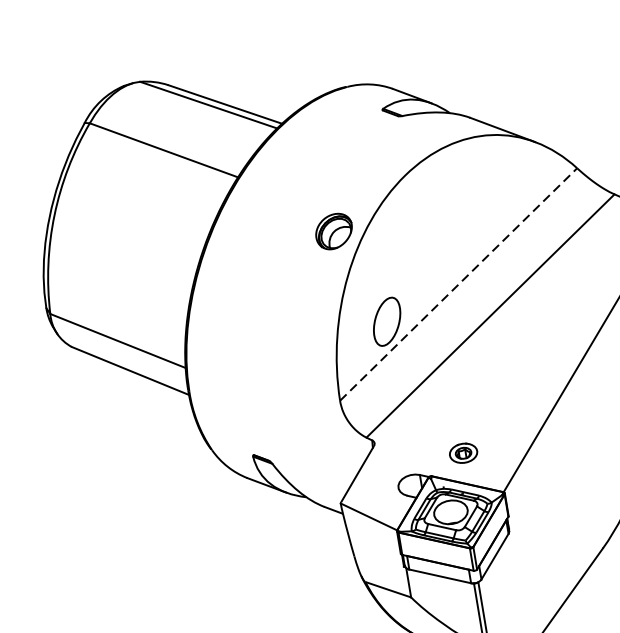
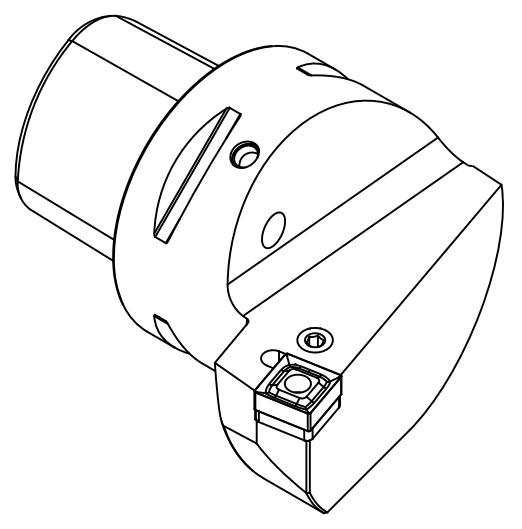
part: (278, 268) -> (197, 175), added
line: (459, 283) -> (333, 210), dashed -> solid
part: (462, 453) -> (314, 340), size x1.67

